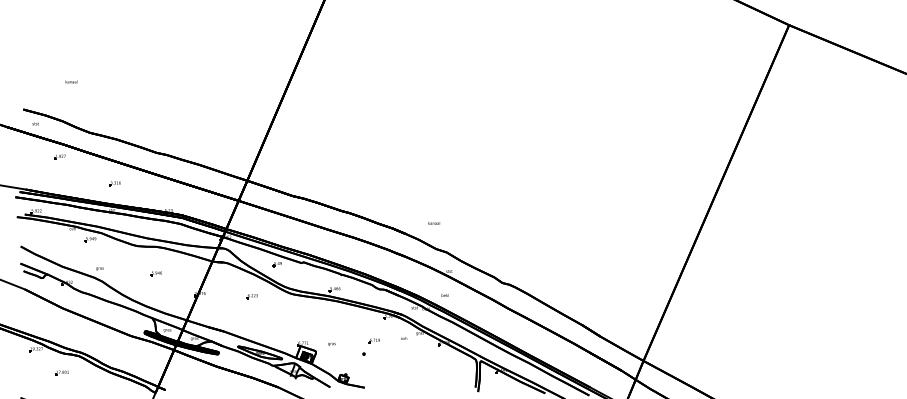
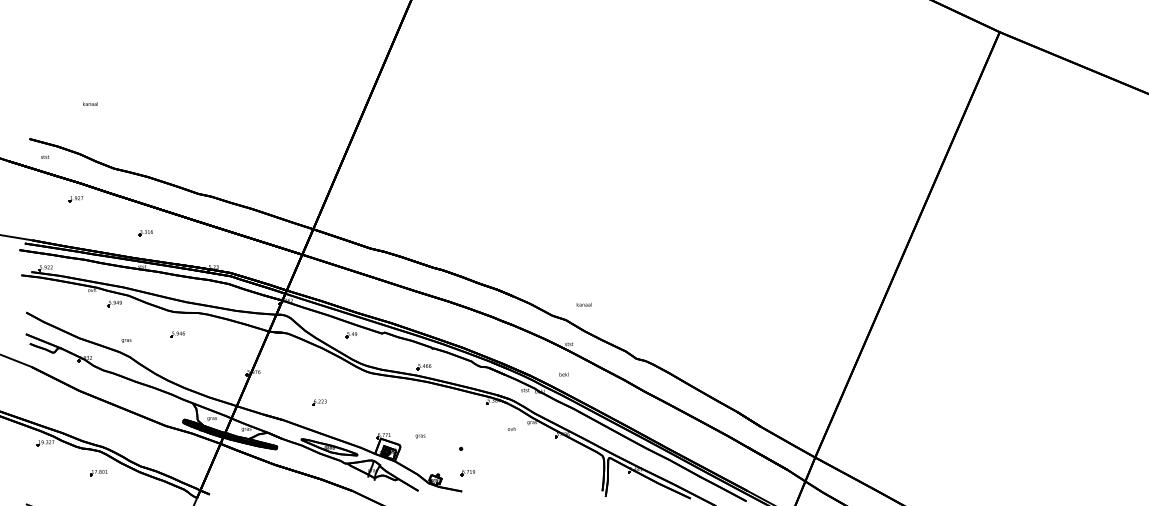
text: (434, 223) -> (584, 304), moved
part: (155, 273) -> (176, 334), moved
part: (251, 296) -> (318, 402), moved
part: (373, 340) -> (466, 472), moved
part: (61, 372) -> (98, 472), moved

